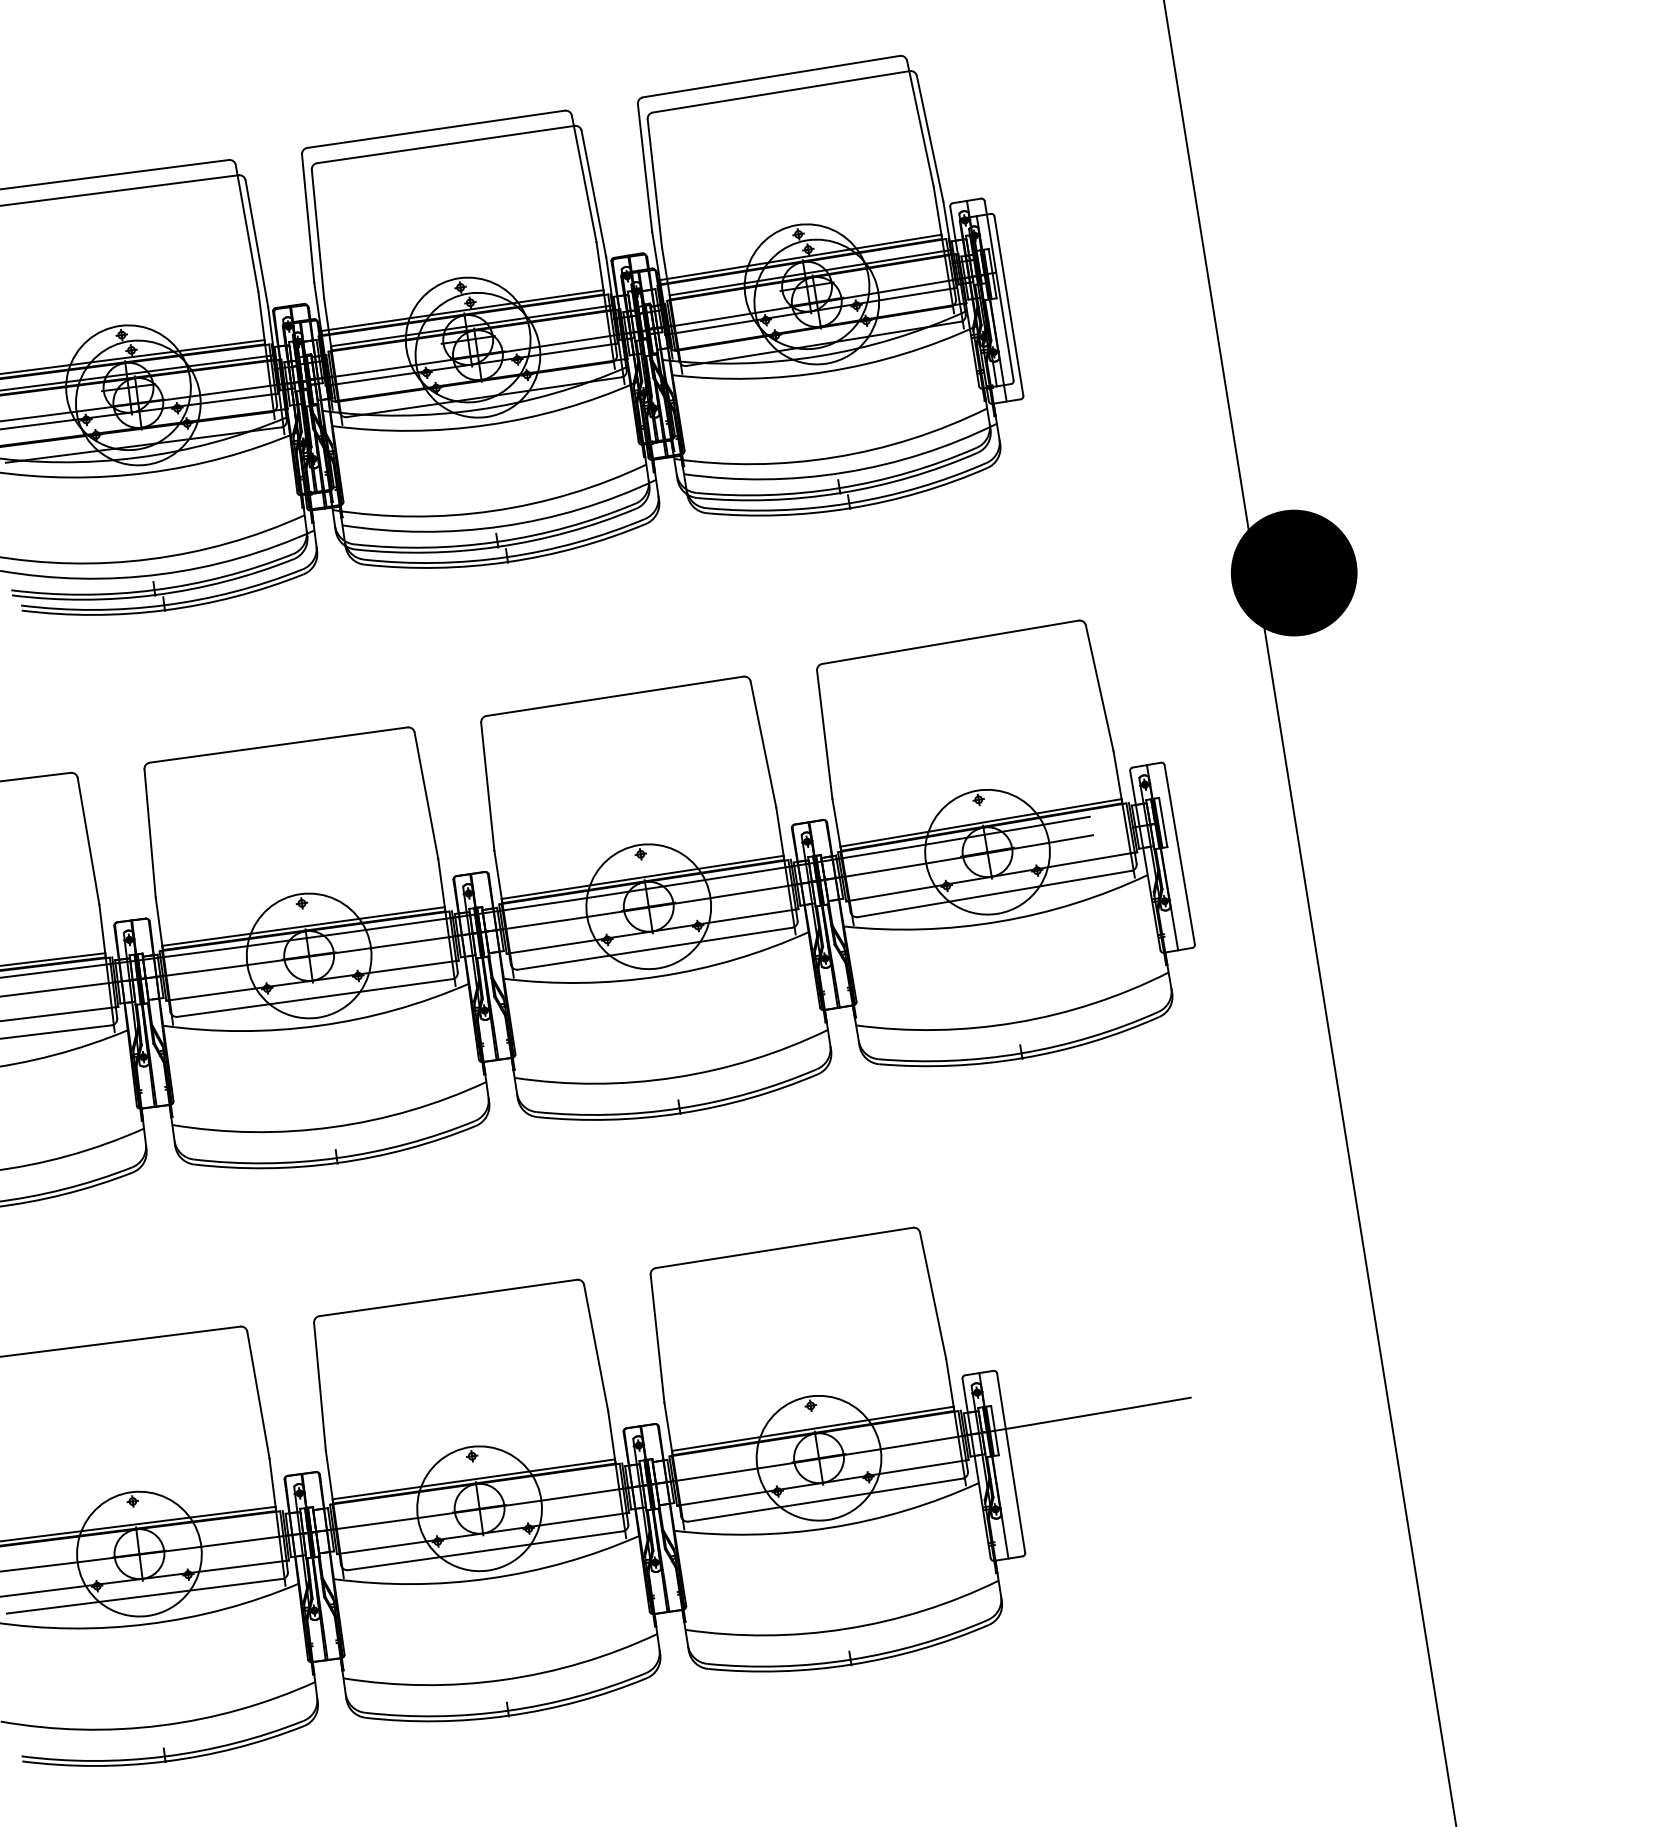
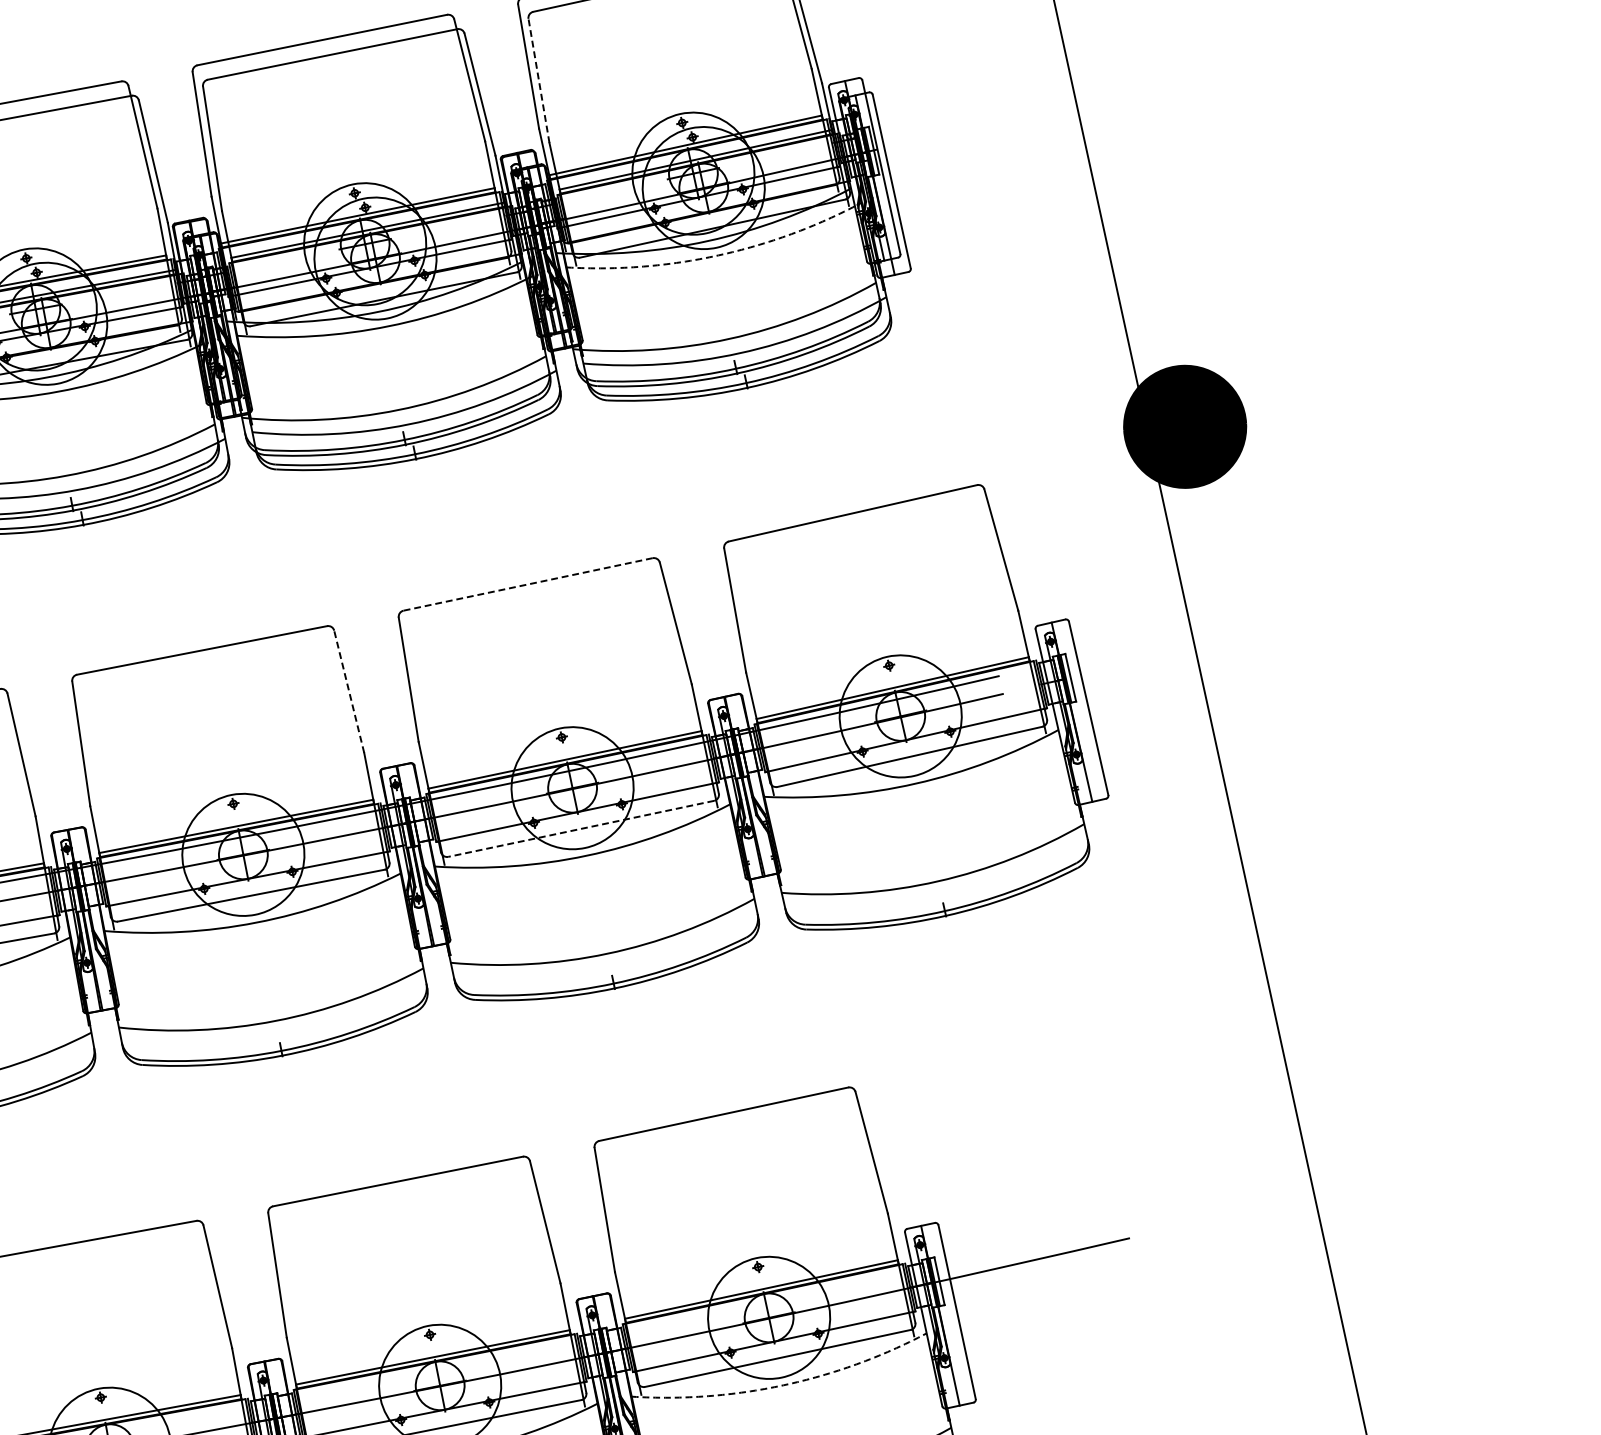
line: (654, 182) -> (538, 80), solid -> dashed
arc: (828, 371) -> (718, 255), solid -> dashed
line: (614, 696) -> (527, 584), solid -> dashed
line: (426, 795) -> (349, 691), solid -> dashed
line: (655, 948) -> (581, 828), solid -> dashed
arc: (829, 1527) -> (783, 1384), solid -> dashed

